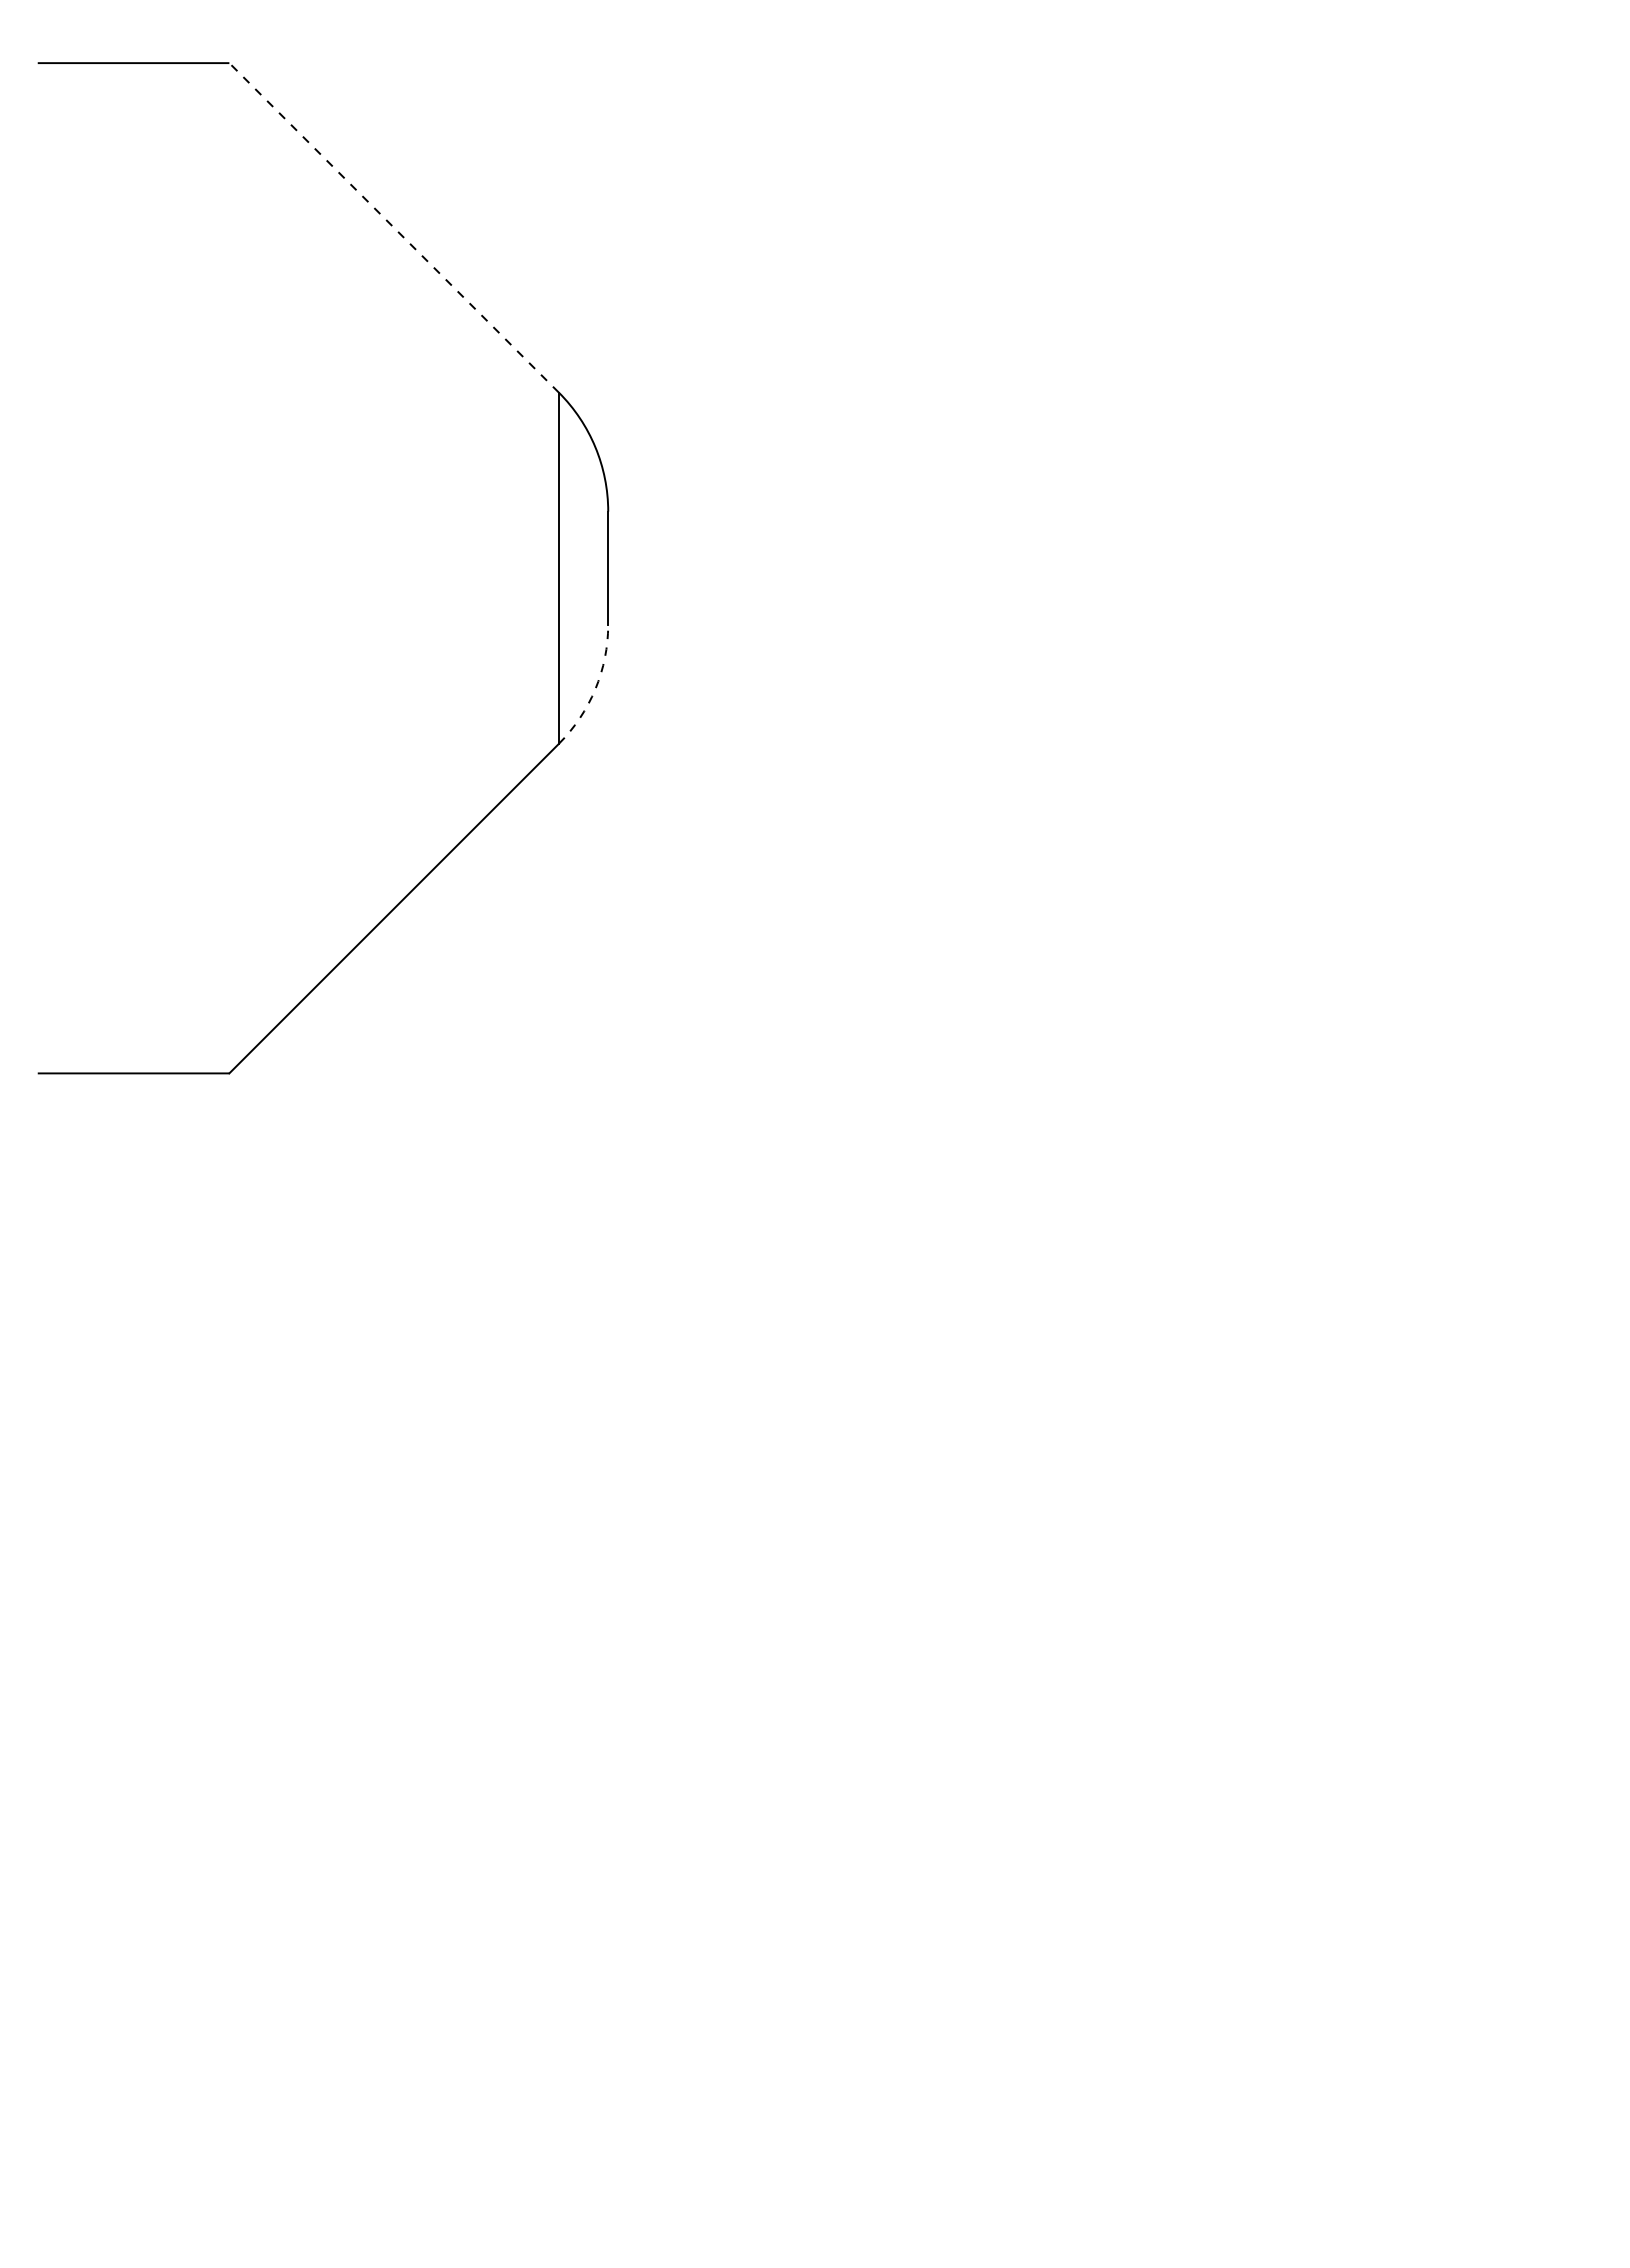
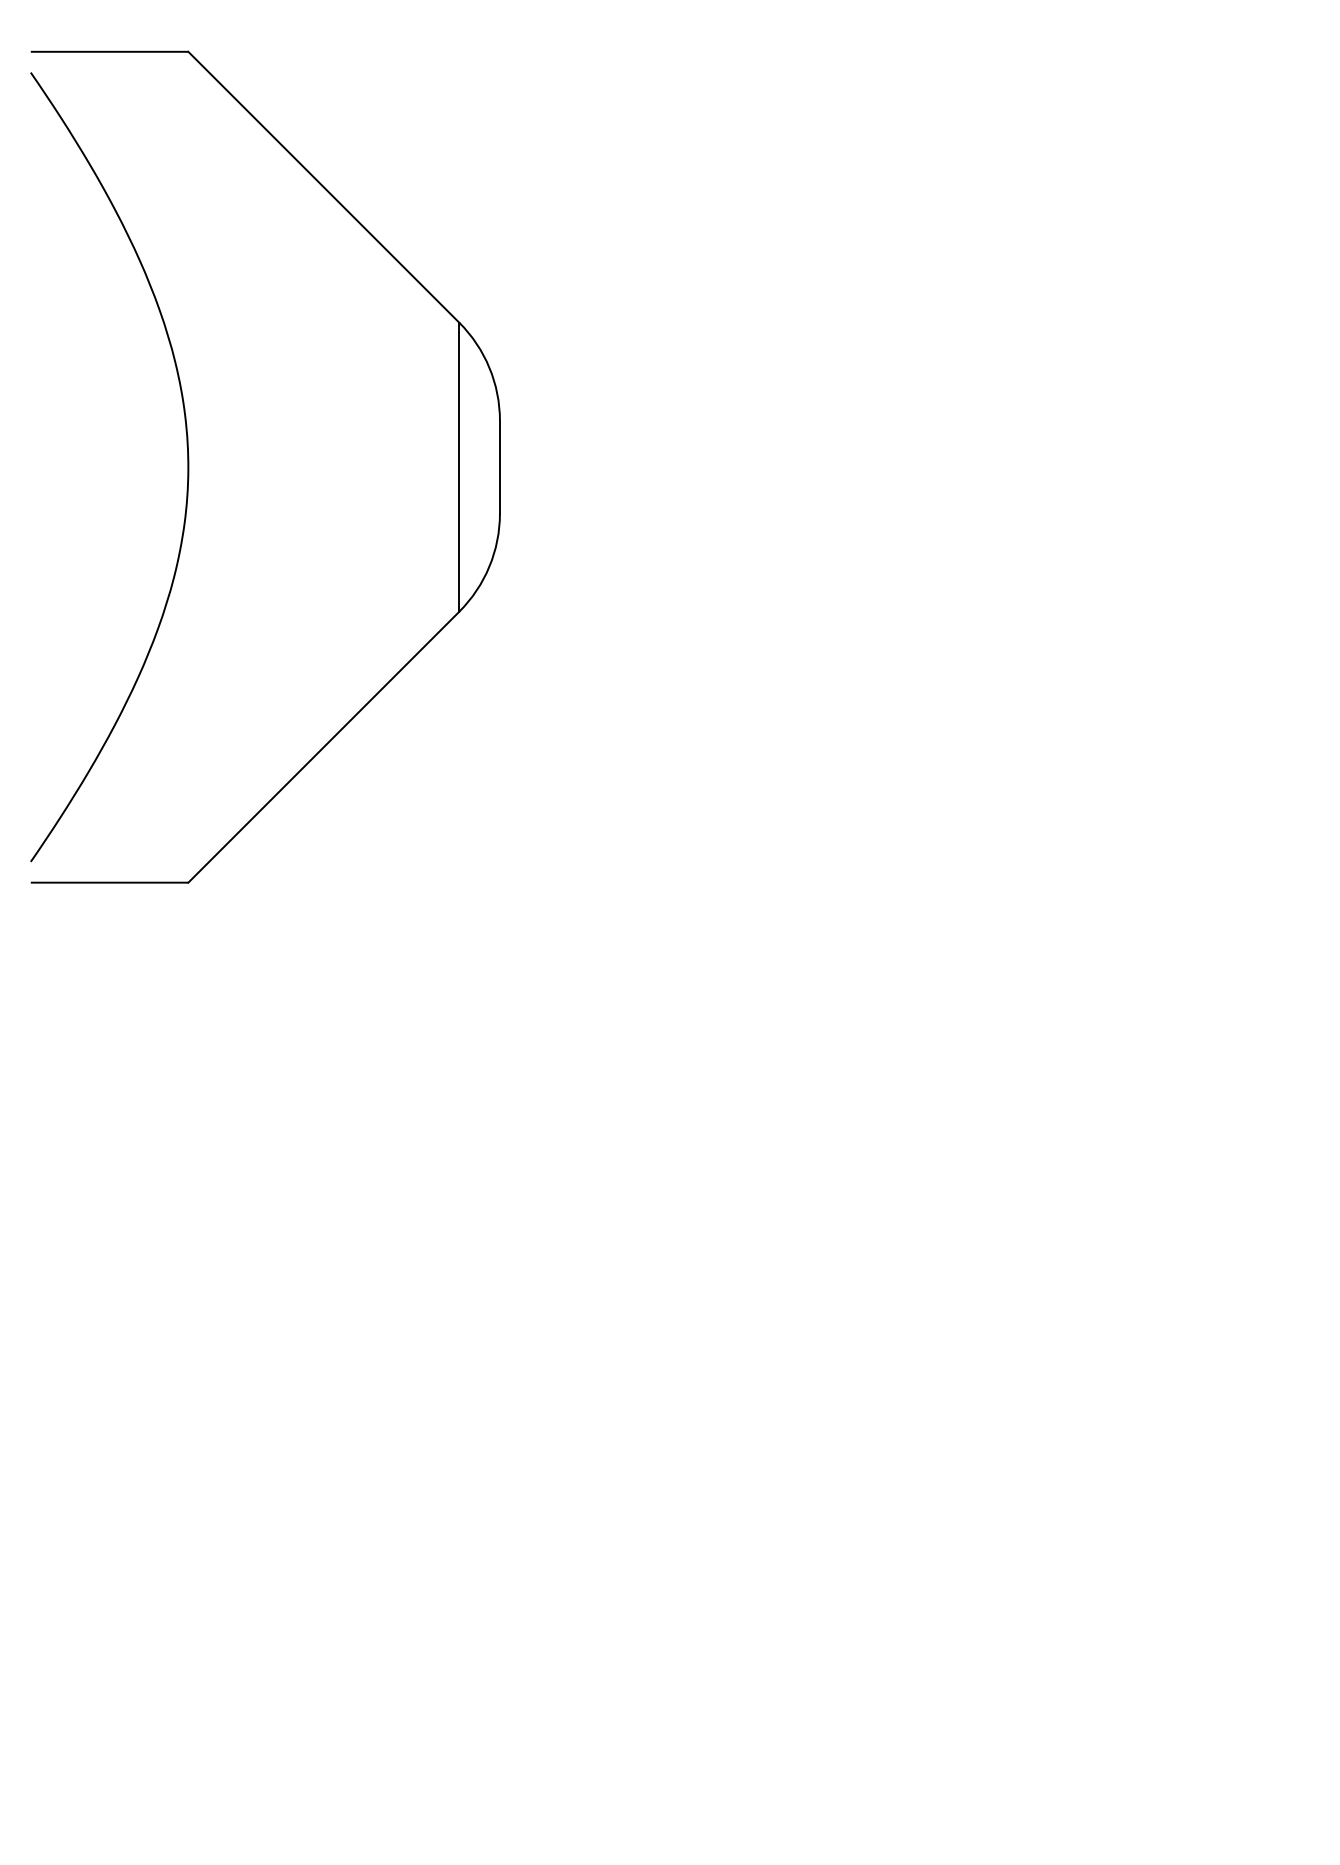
line: (393, 227) -> (323, 186), dashed -> solid
curve: (228, 568) -> (187, 467), added
arc: (595, 689) -> (489, 566), dashed -> solid

